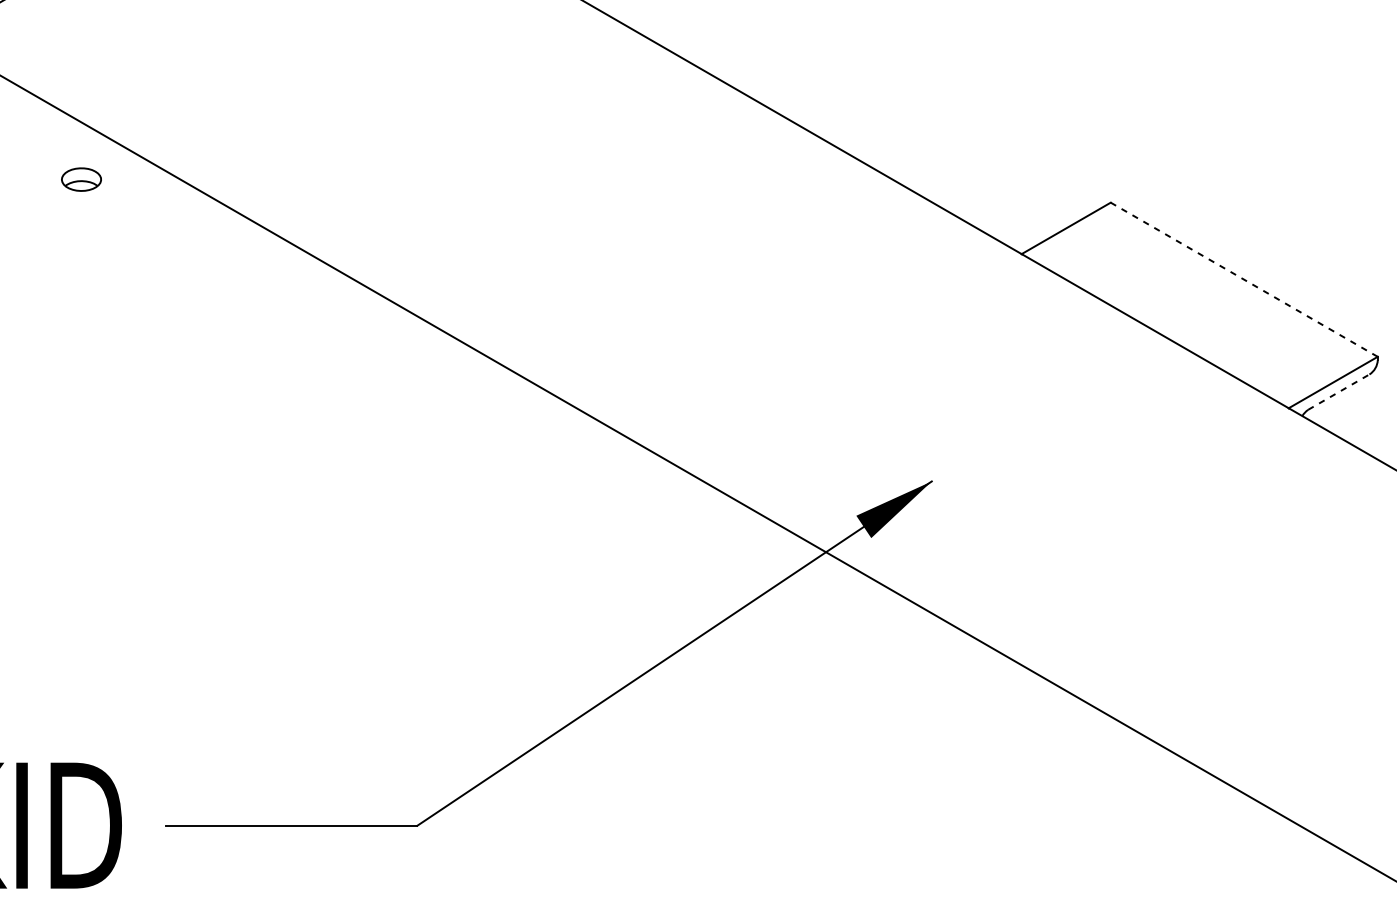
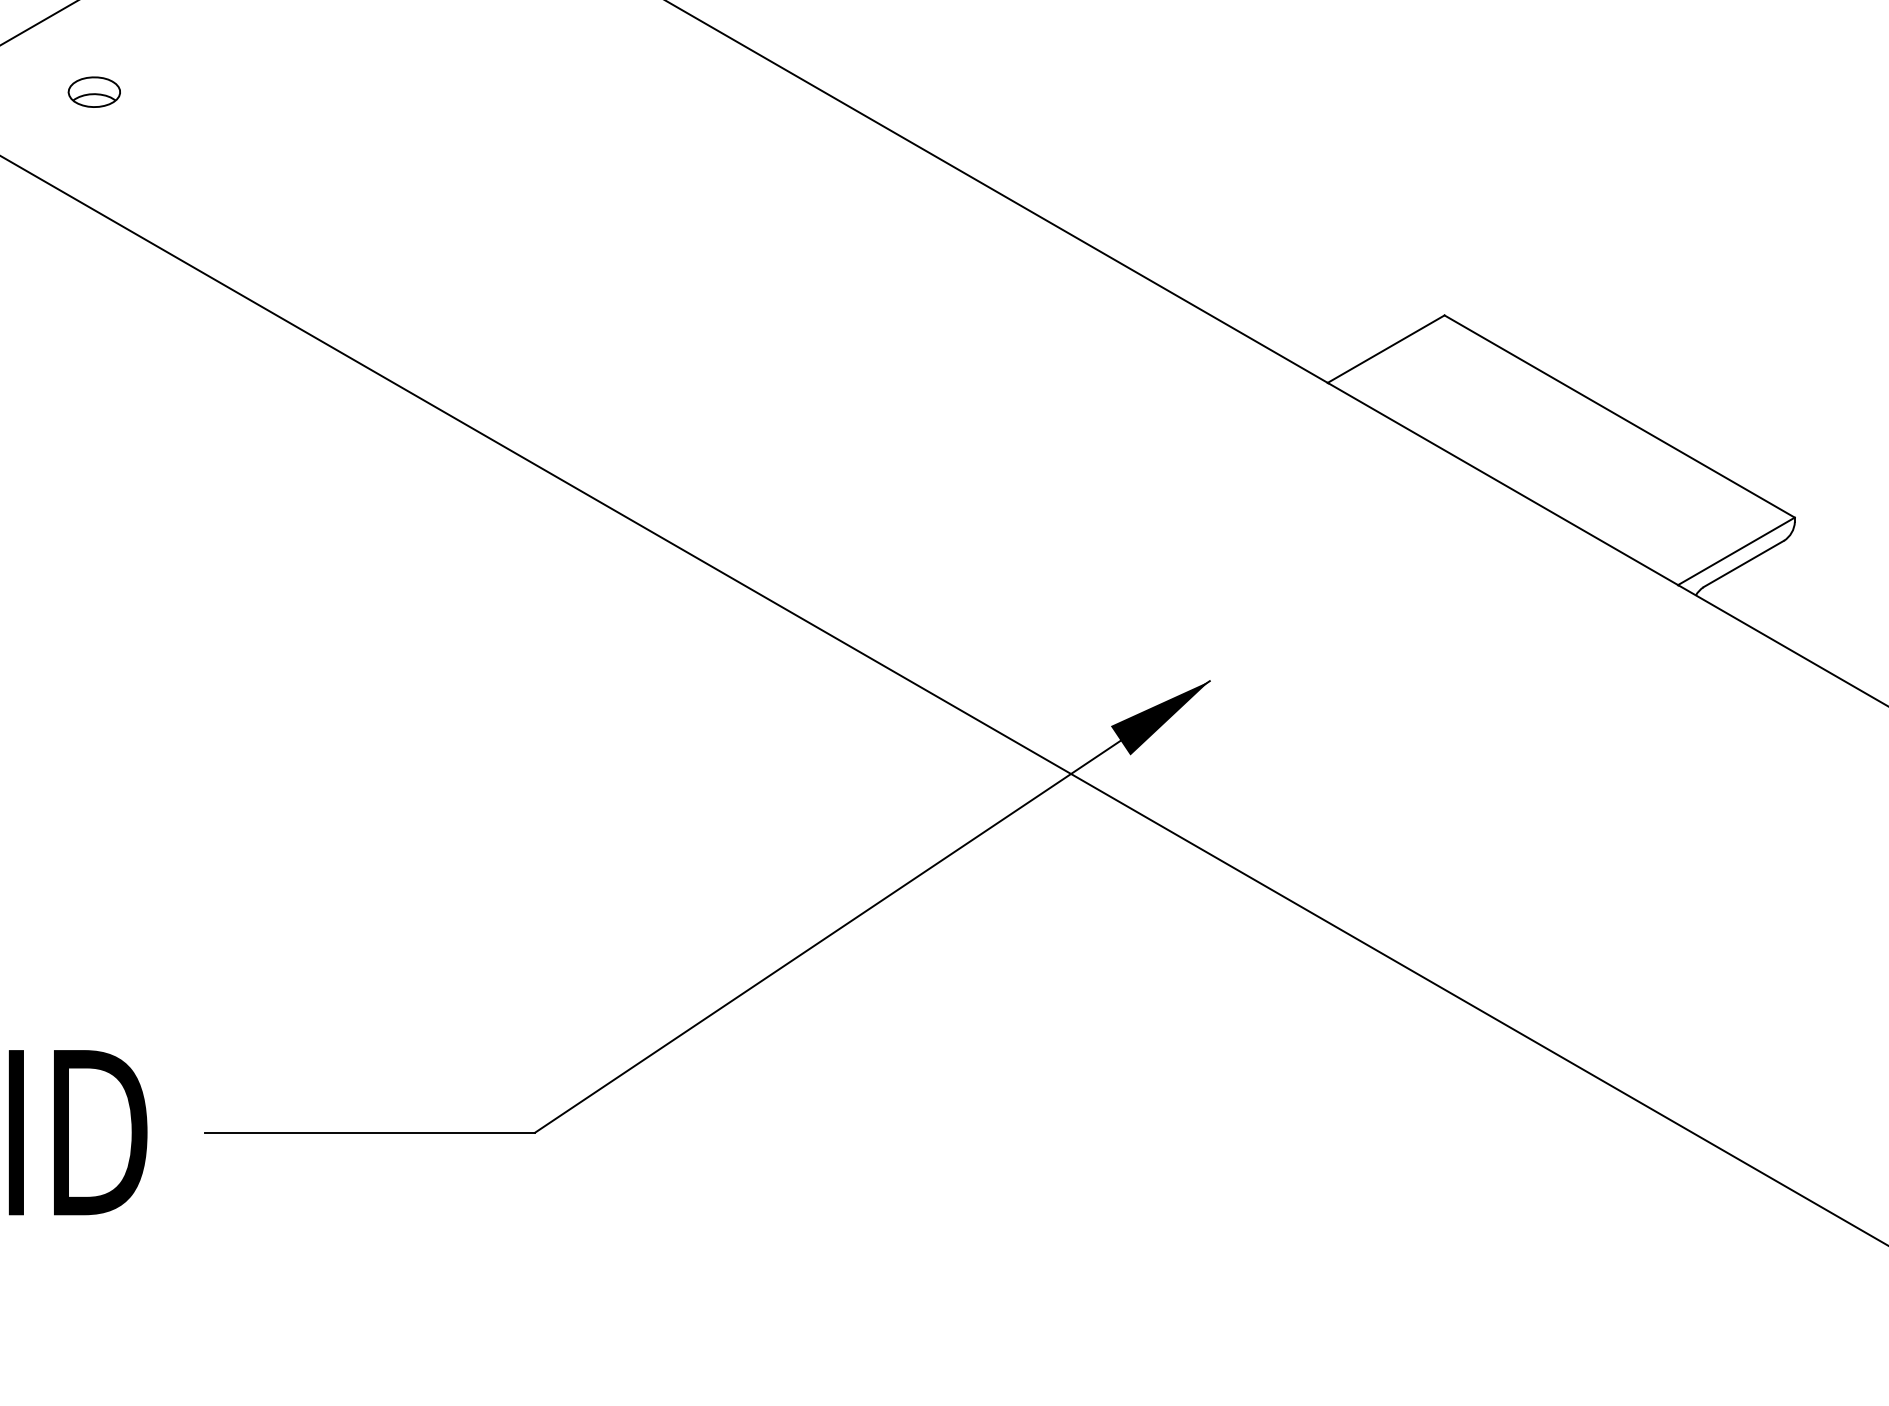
part: (80, 179) -> (93, 91), moved
line: (1244, 279) -> (1619, 416), dashed -> solid
line: (1339, 391) -> (1744, 563), dashed -> solid

